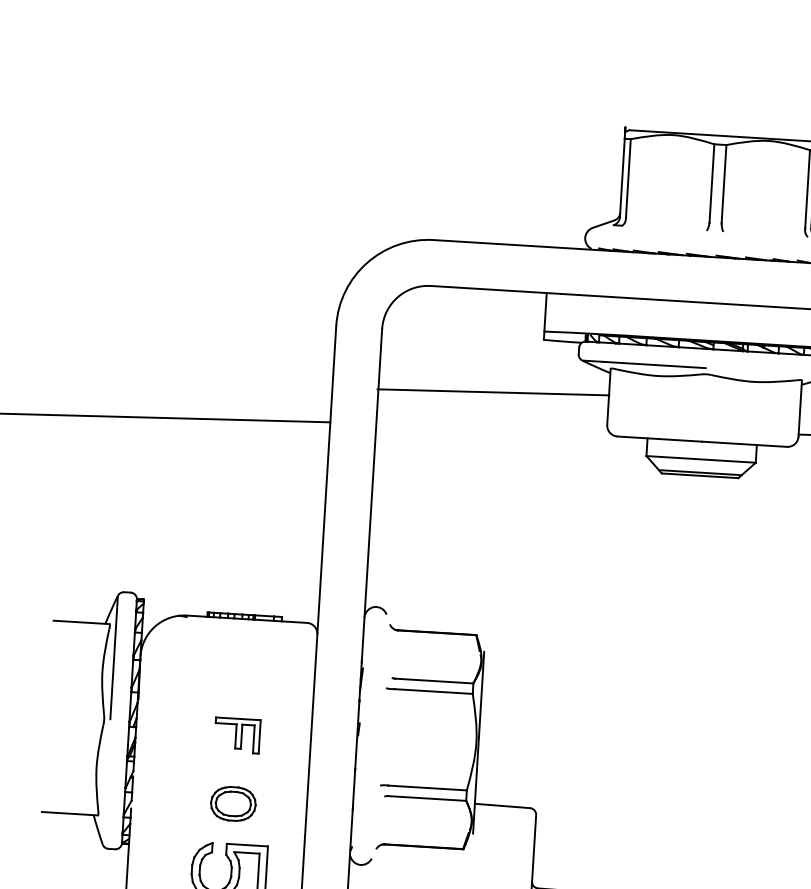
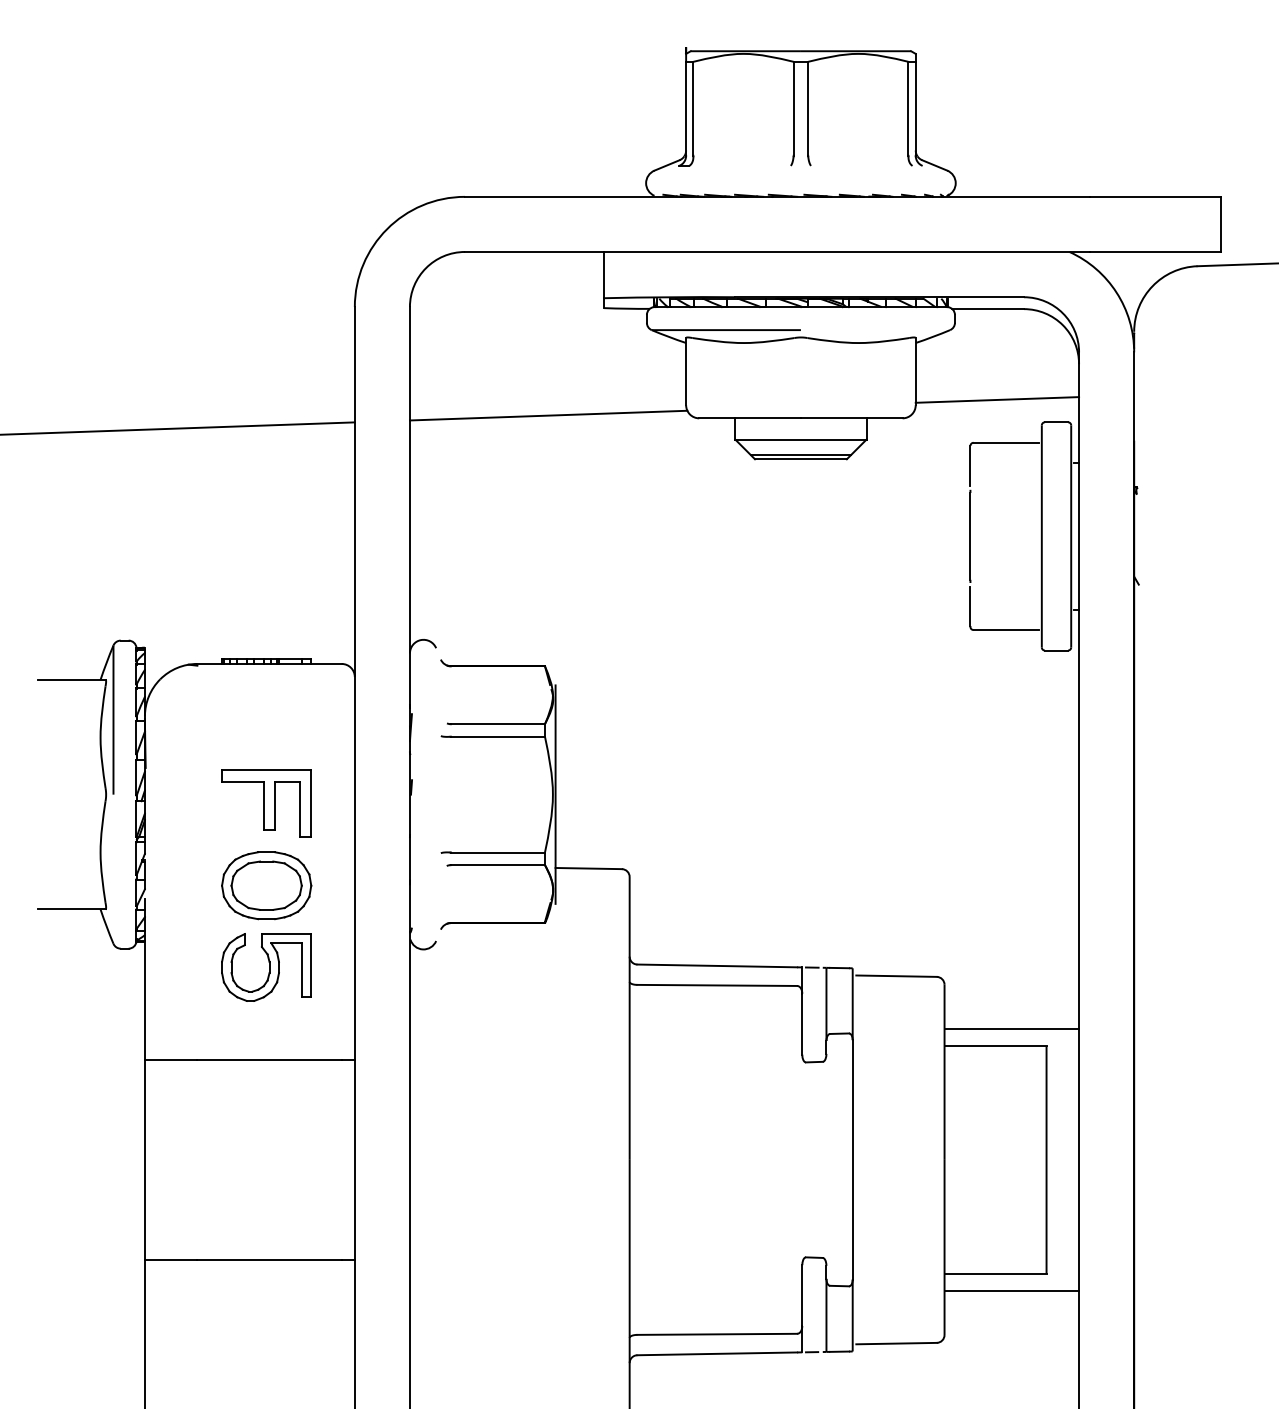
line: (493, 392) -> (548, 415), moved
part: (237, 735) -> (266, 803), size x1.67
part: (233, 803) -> (266, 885), size x1.67

